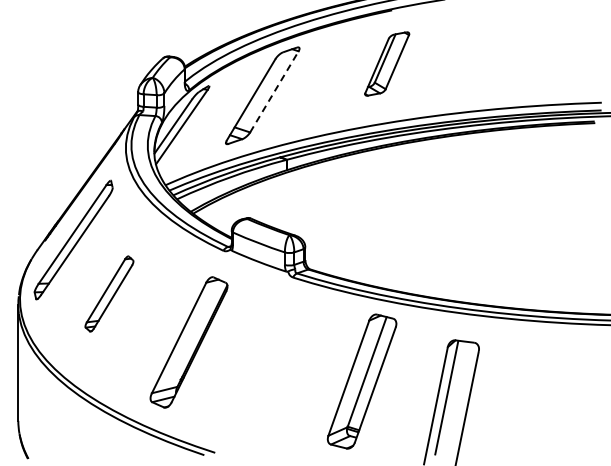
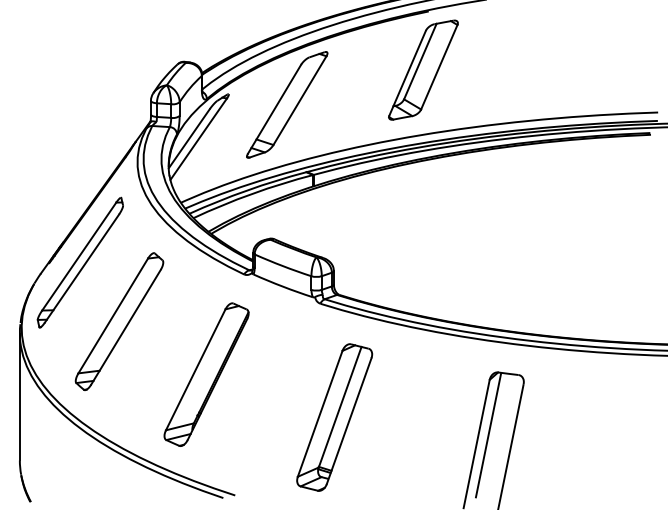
part: (386, 63) -> (422, 69), size x1.43
line: (274, 91) -> (300, 100), dashed -> solid
part: (109, 293) -> (119, 321), size x1.67
part: (361, 381) -> (334, 417), moved

